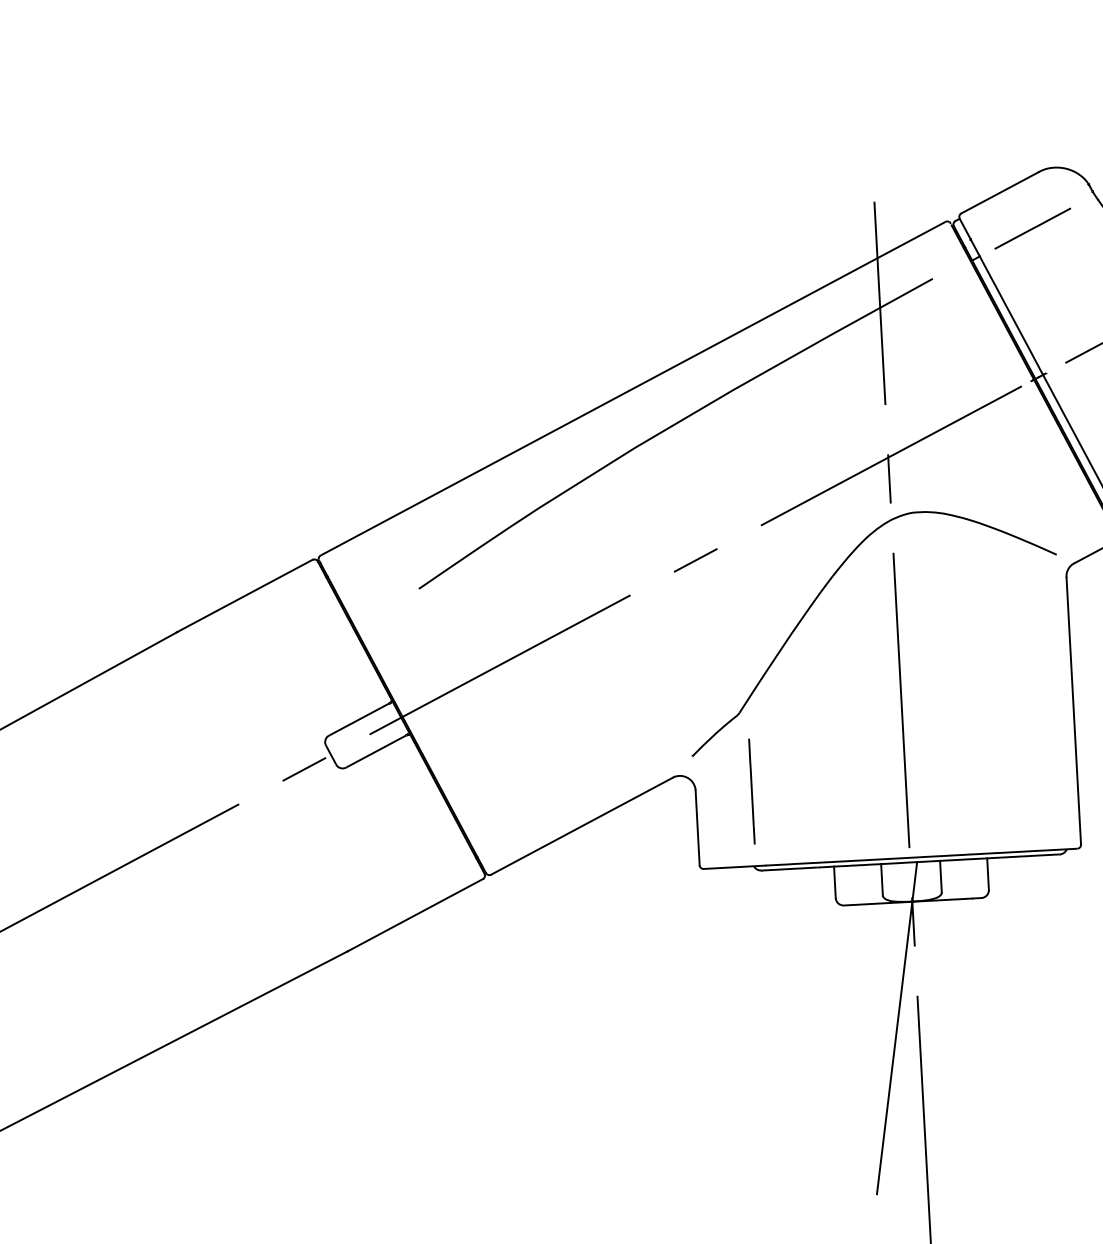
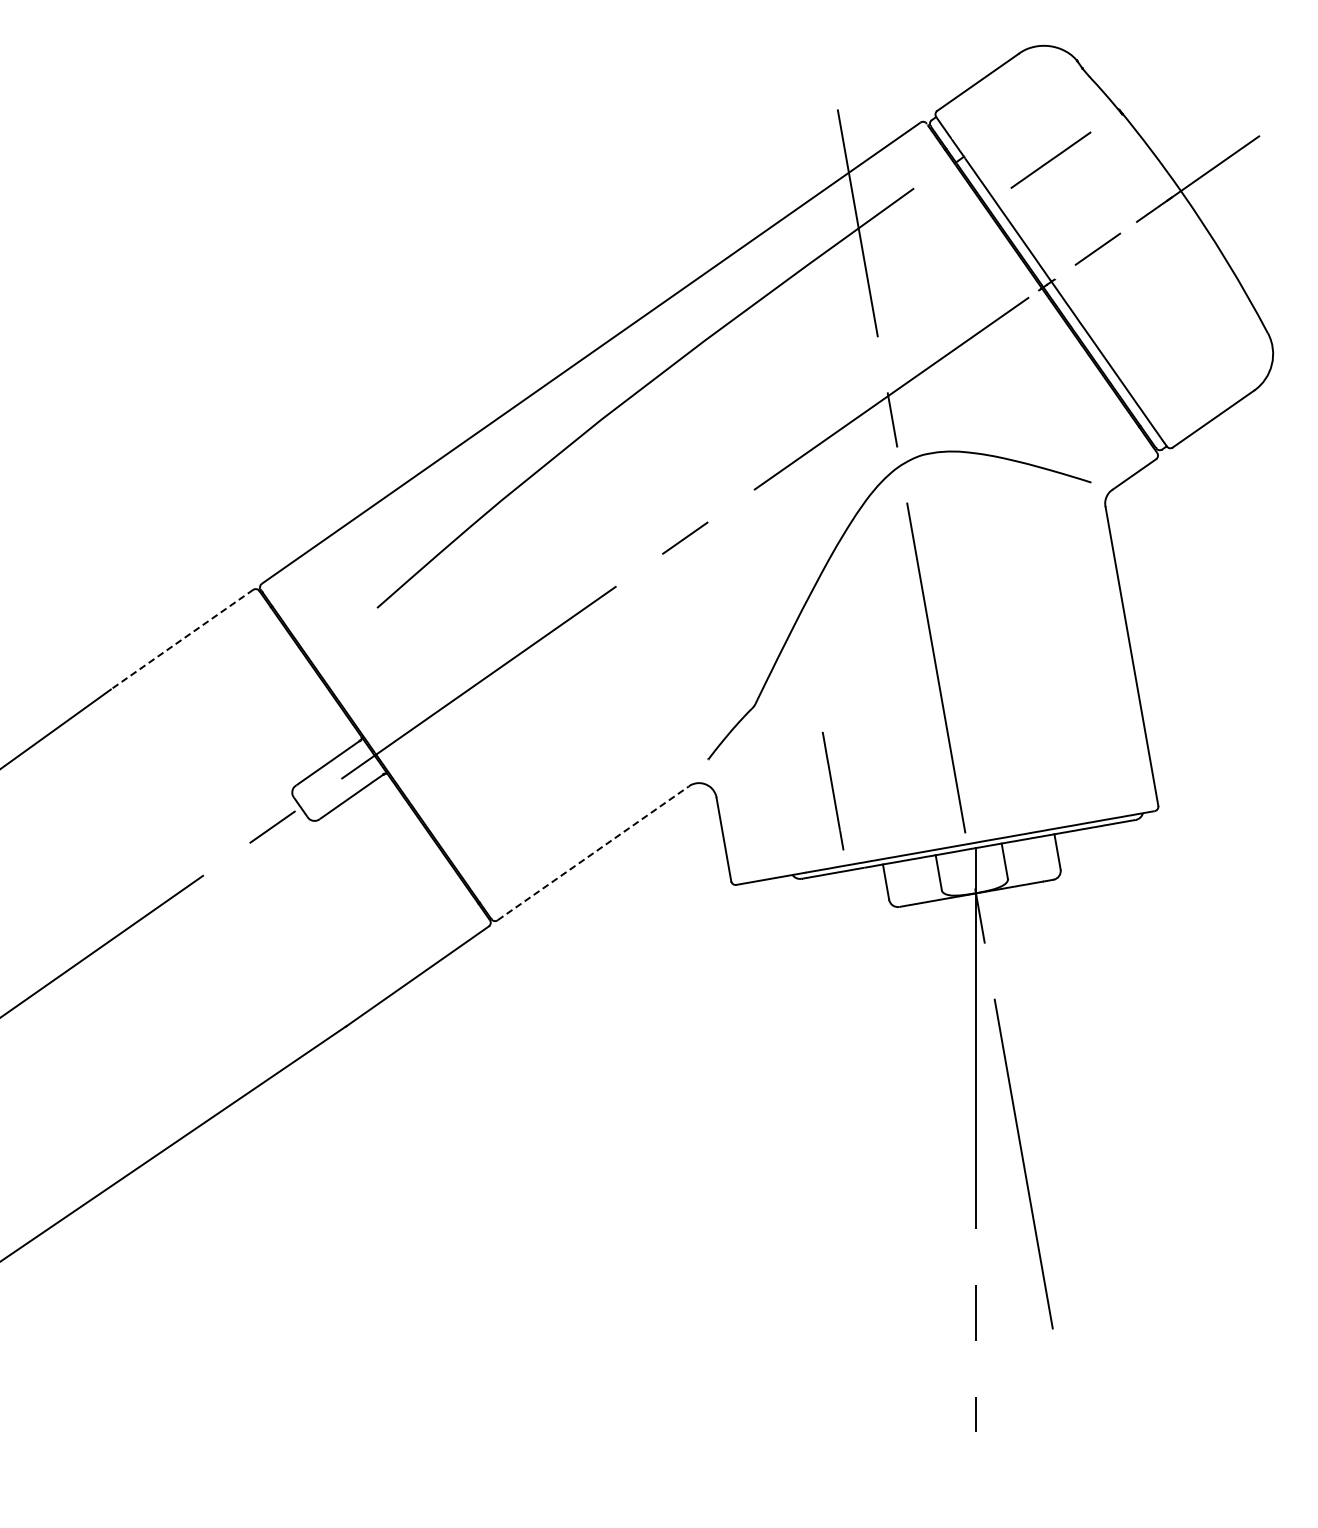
line: (1032, 227) -> (1050, 159), moved
line: (244, 595) -> (181, 639), solid -> dashed
line: (751, 790) -> (832, 790), moved
line: (582, 826) -> (593, 853), solid -> dashed

